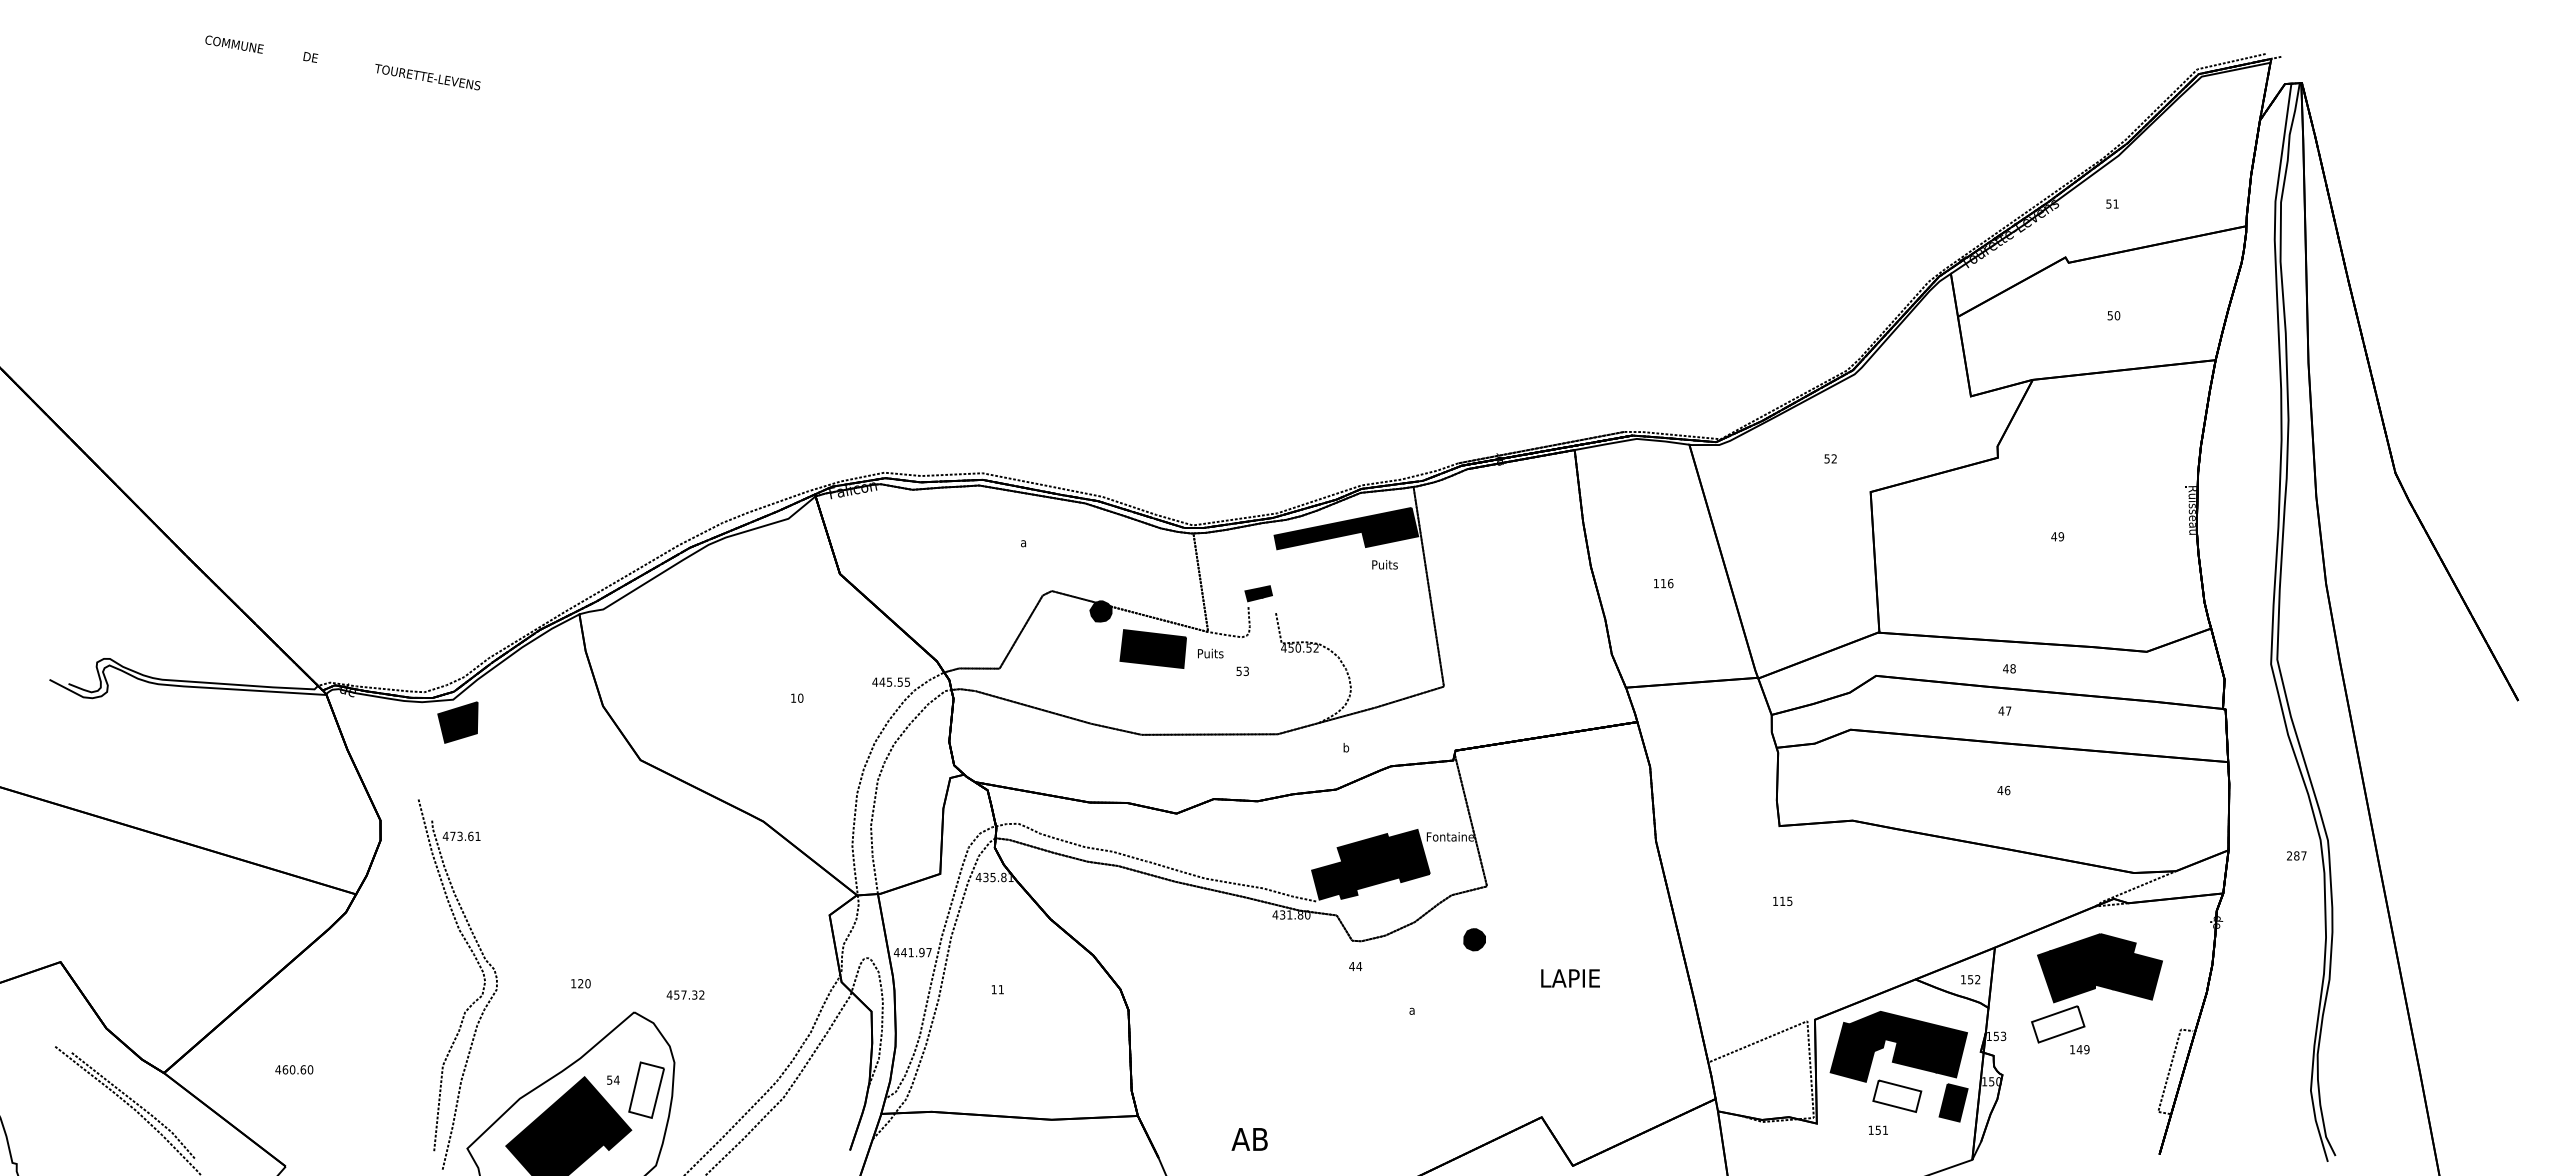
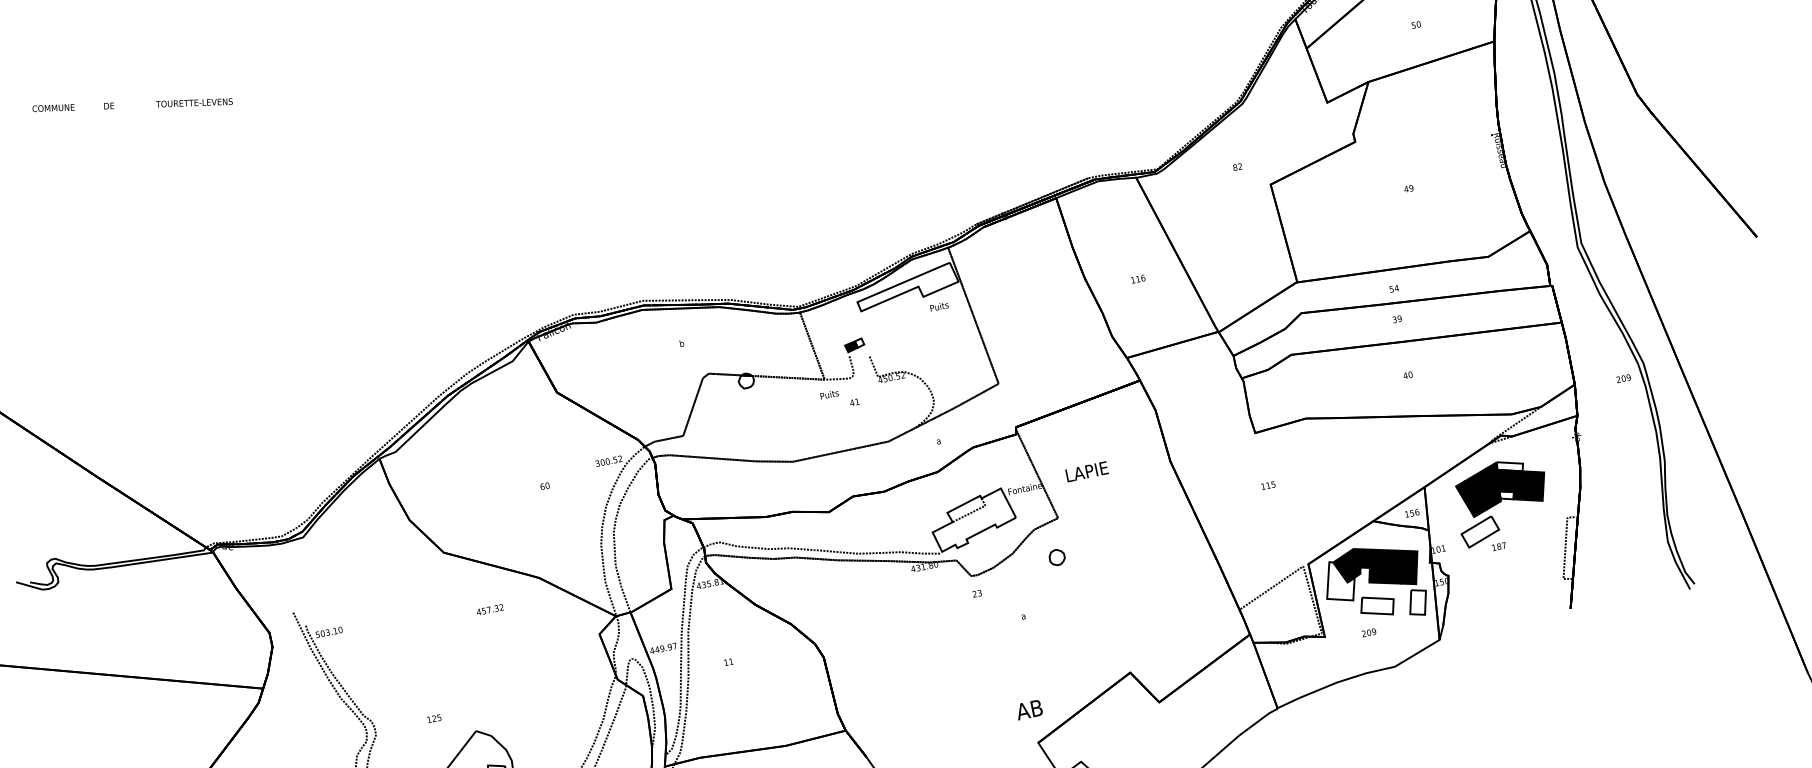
text: (1826, 458) -> (1234, 167), 52 -> 82
fill: (1346, 528) -> (907, 286), removed
text: (1023, 542) -> (681, 343), a -> b
fill: (1266, 591) -> (859, 342), removed
fill: (1100, 611) -> (745, 380), removed
part: (1152, 648) -> (787, 399), removed
text: (2009, 668) -> (1394, 288), 48 -> 54
text: (1242, 671) -> (854, 402), 53 -> 41
text: (890, 681) -> (608, 460), 445.55 -> 300.52
text: (793, 697) -> (542, 486), 10 -> 60
text: (2004, 710) -> (1396, 318), 47 -> 39
part: (457, 722) -> (309, 552), removed
text: (1346, 747) -> (938, 440), b -> a
text: (2007, 789) -> (1410, 374), 46 -> 40
text: (461, 836) -> (328, 632), 473.61 -> 503.10
text: (2300, 855) -> (1626, 377), 287 -> 209
fill: (1370, 864) -> (972, 519), removed
fill: (1474, 939) -> (1057, 557), removed
fill: (2116, 943) -> (1509, 466), removed
text: (910, 952) -> (661, 648), 441.97 -> 449.97
text: (1355, 966) -> (977, 593), 44 -> 23
text: (1570, 978) -> (1087, 471), moved
text: (1977, 979) -> (1416, 512), 152 -> 156
fill: (2105, 981) -> (1507, 494), removed
text: (587, 983) -> (439, 717), 120 -> 125
text: (685, 994) -> (490, 609), moved
text: (1999, 1036) -> (1440, 549), 153 -> 101
text: (2082, 1049) -> (1501, 546), 149 -> 187
fill: (1852, 1051) -> (1339, 581), removed
fill: (1953, 1102) -> (1417, 602), removed
text: (1878, 1129) -> (1369, 632), 151 -> 209
text: (1249, 1139) -> (1029, 709), moved

